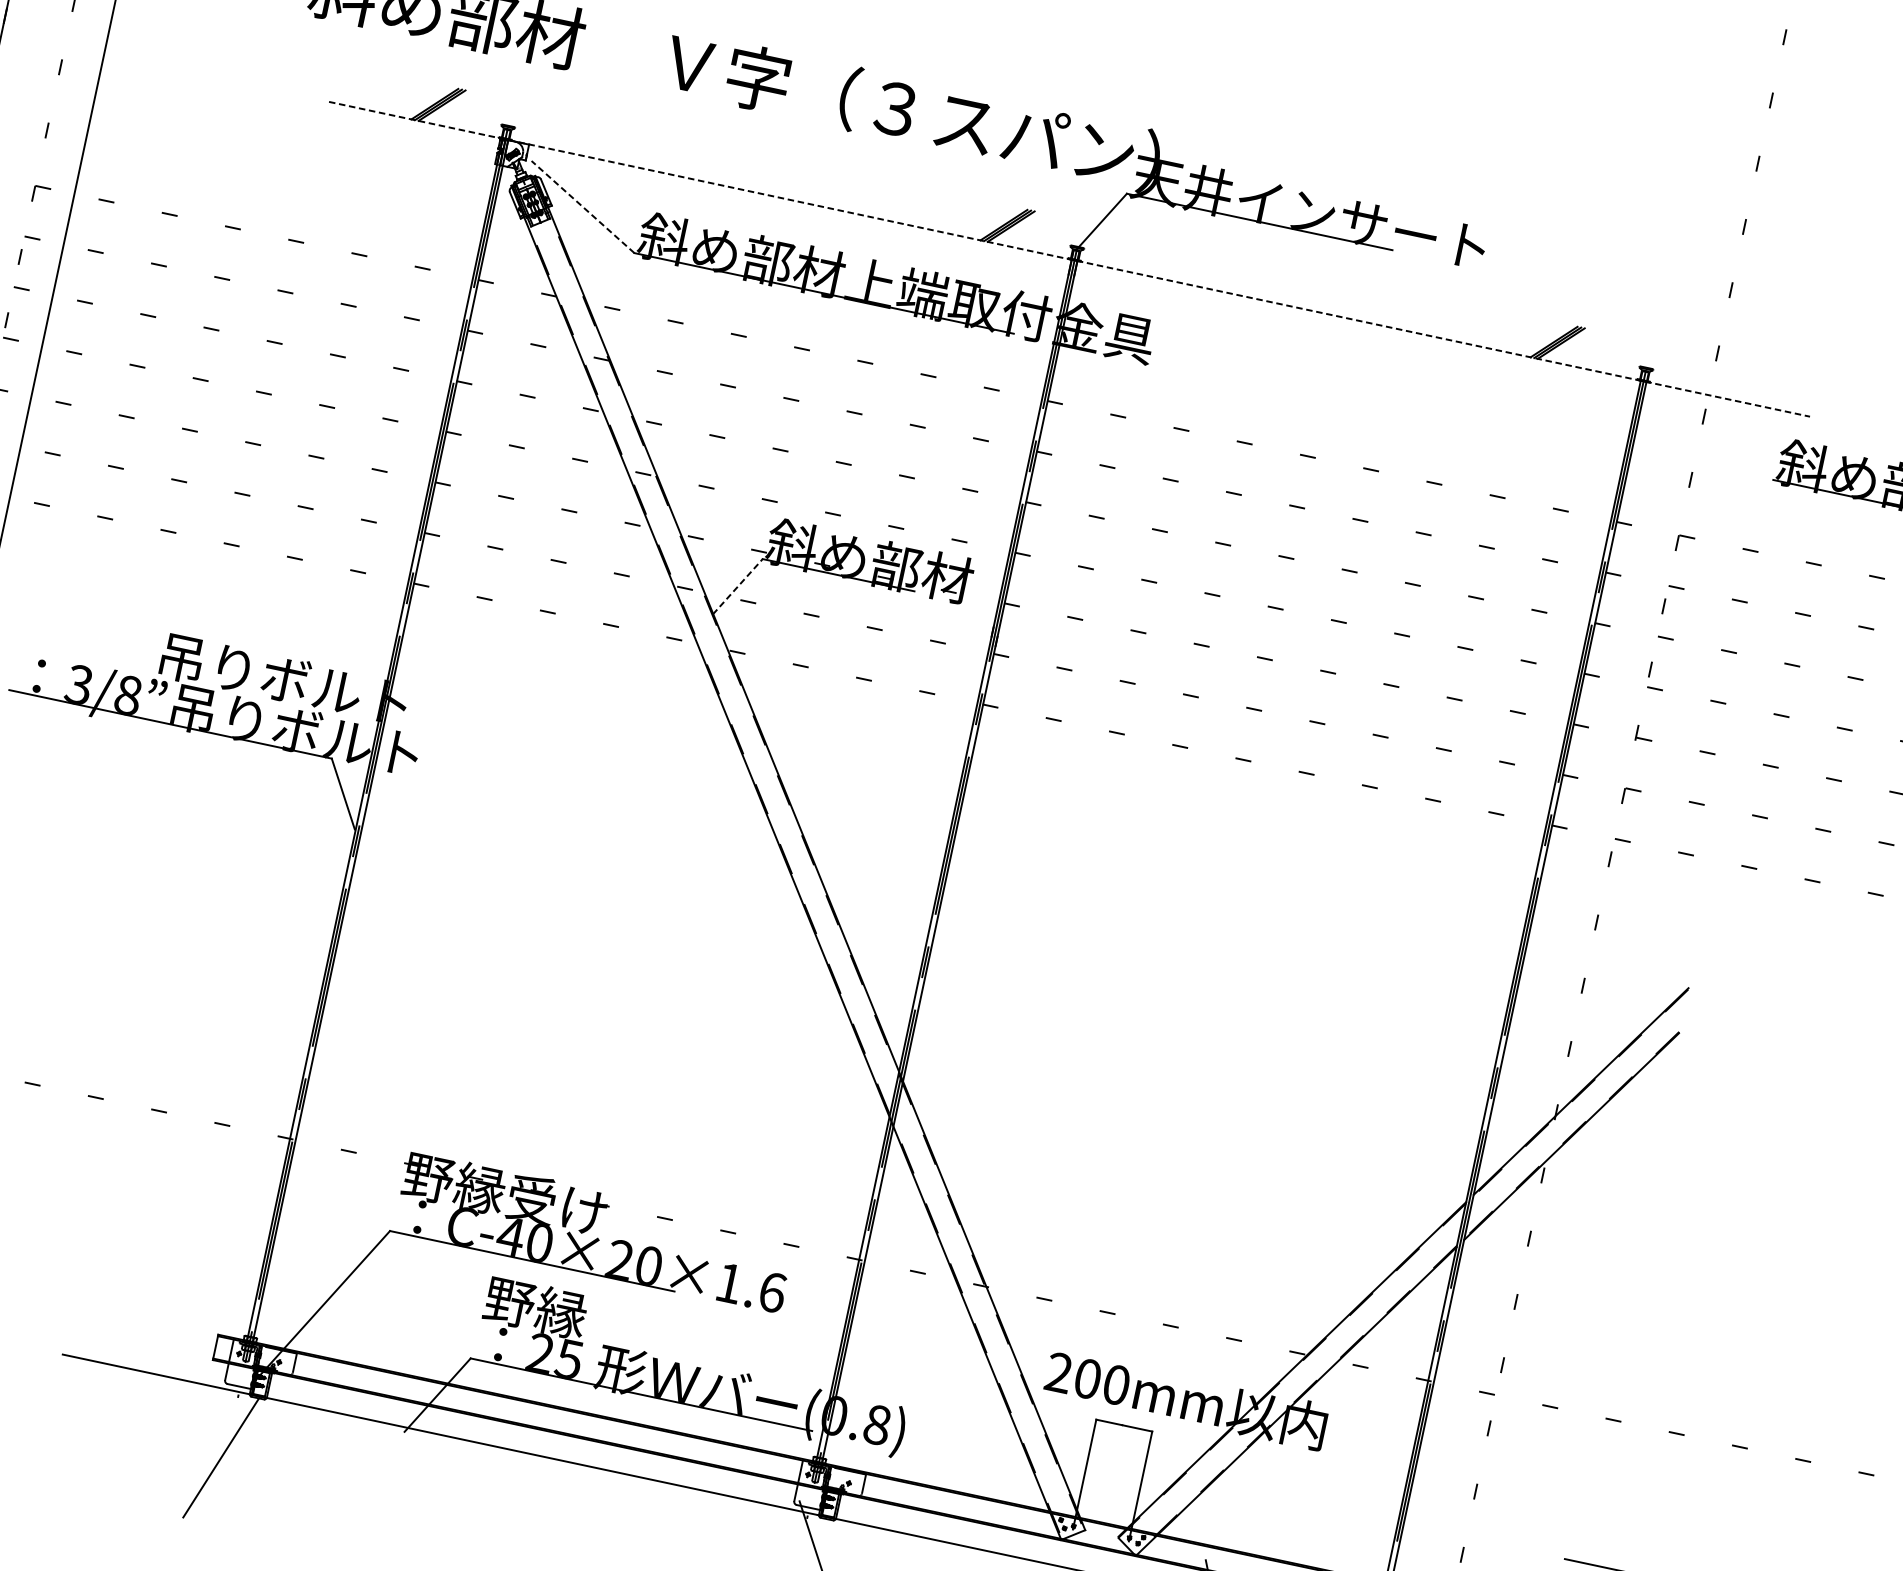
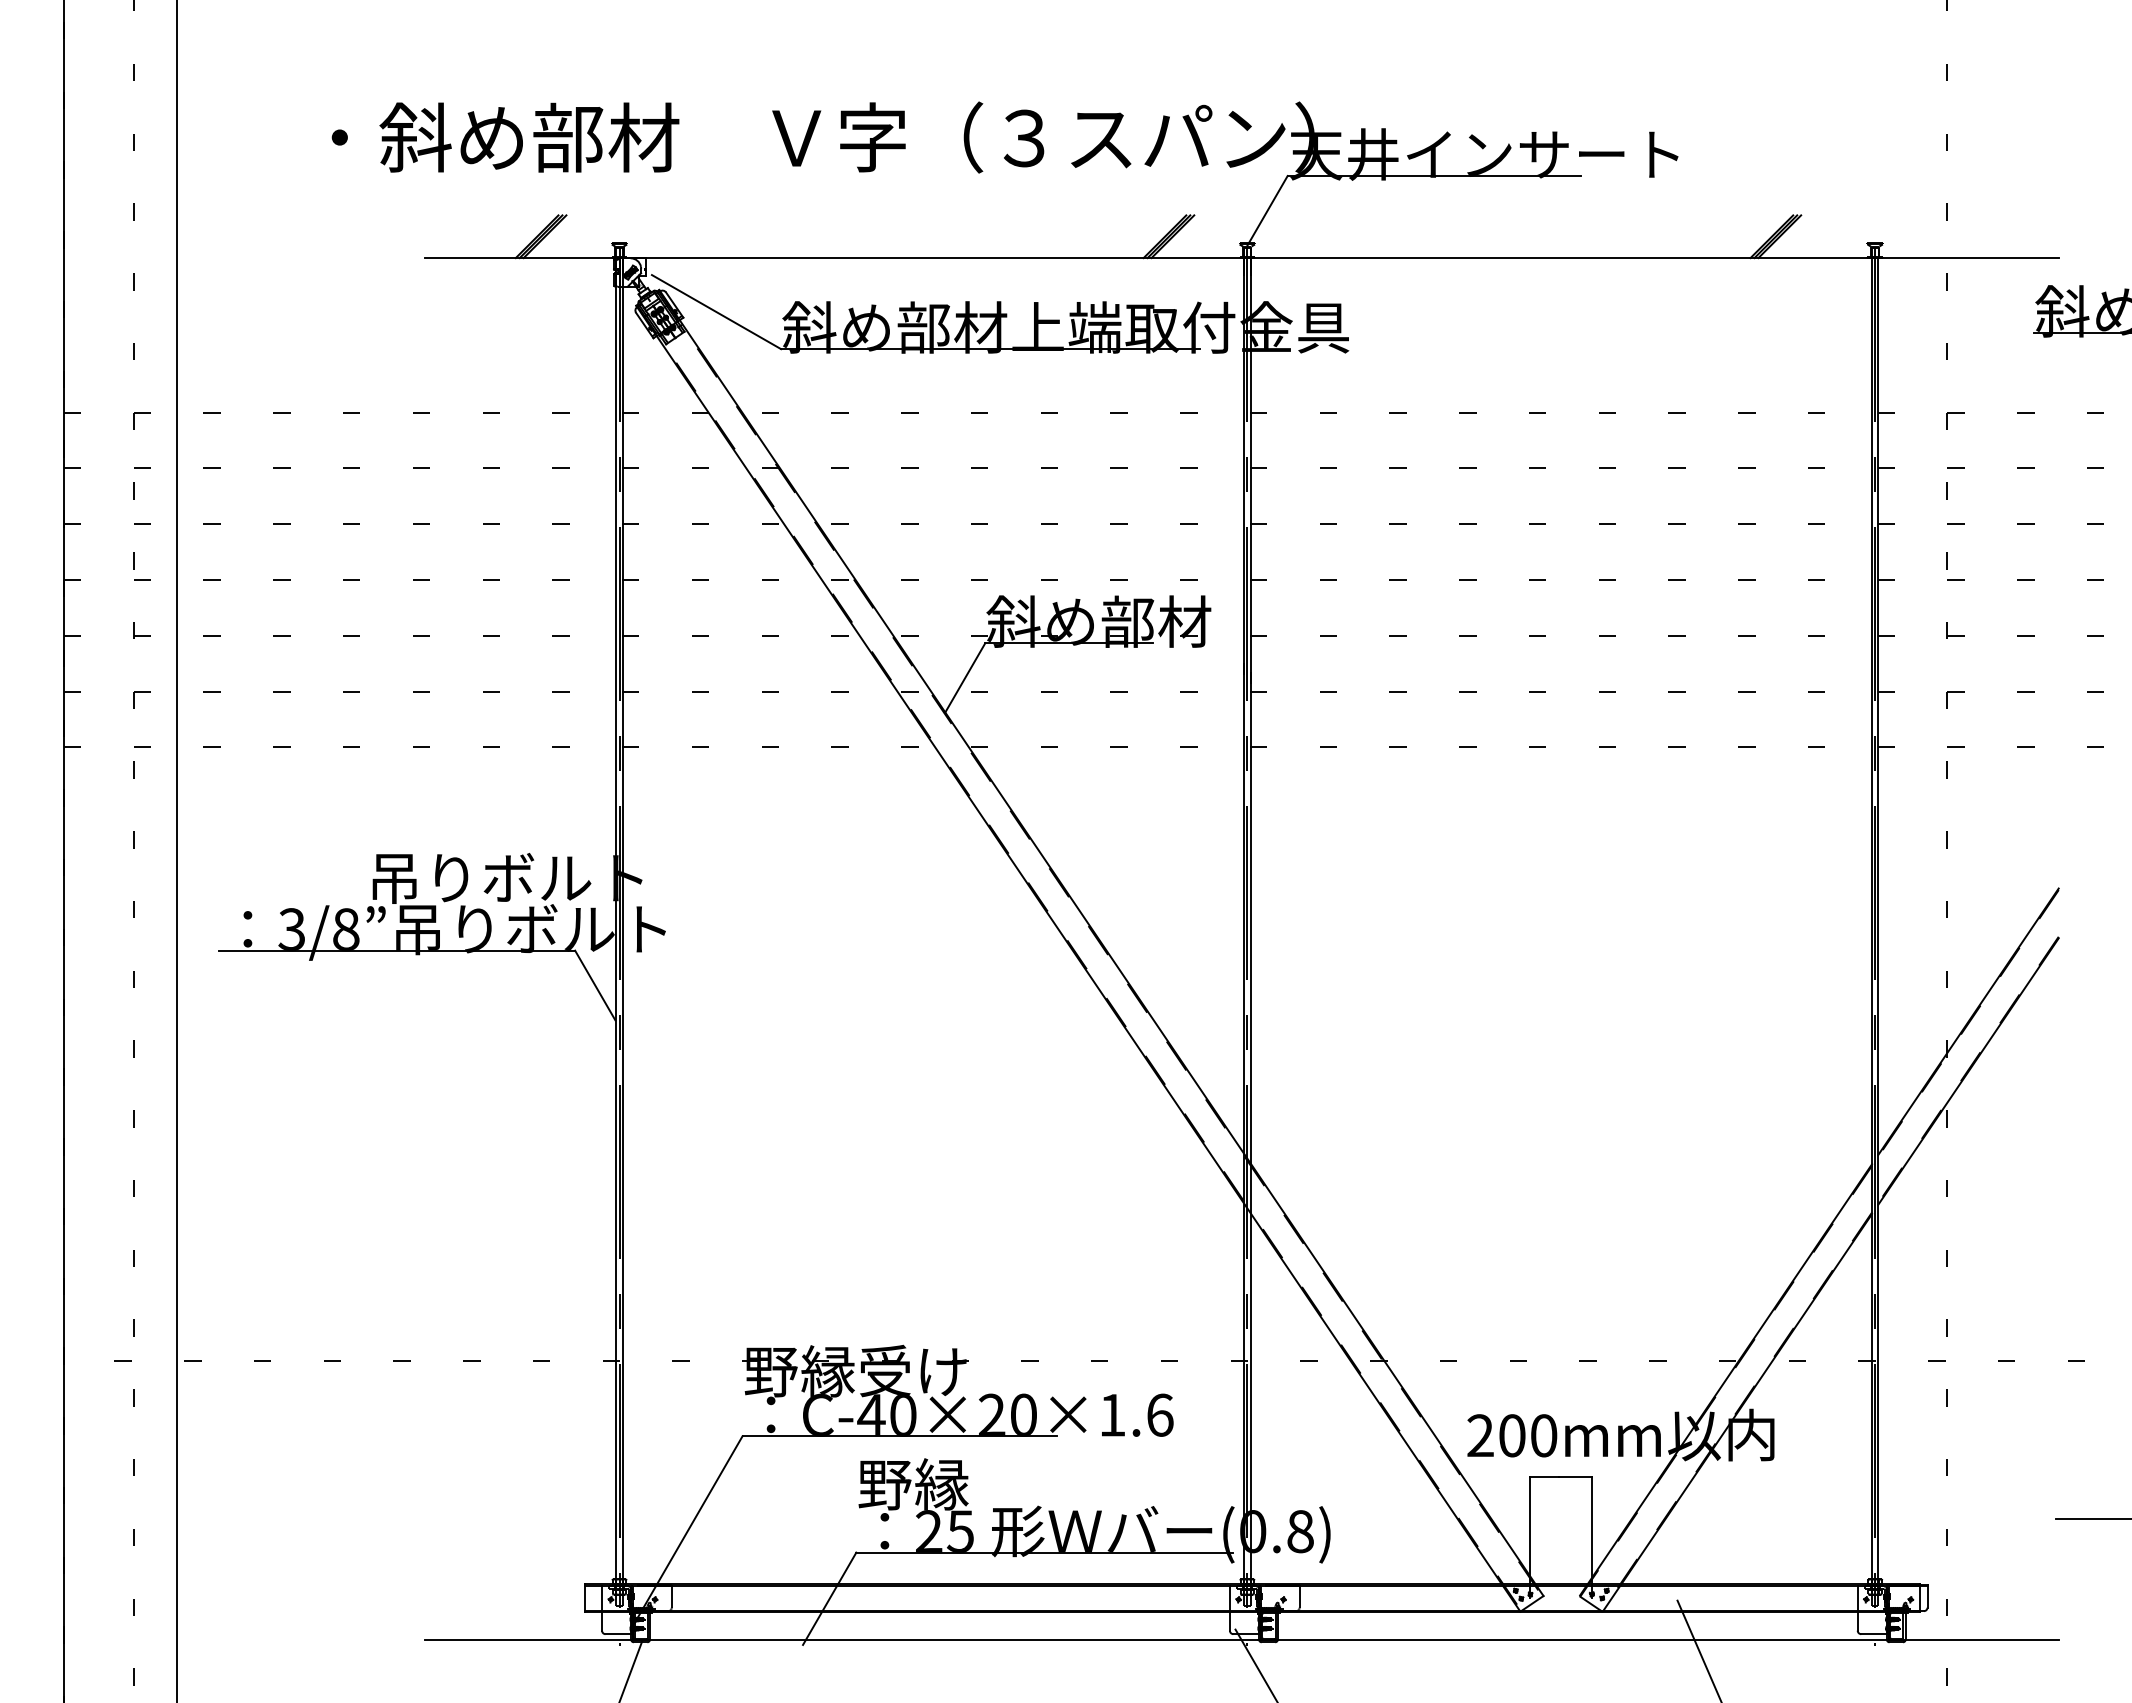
line: (583, 206) -> (716, 311), dashed -> solid
line: (1069, 259) -> (1241, 258), dashed -> solid
line: (738, 586) -> (965, 677), dashed -> solid

